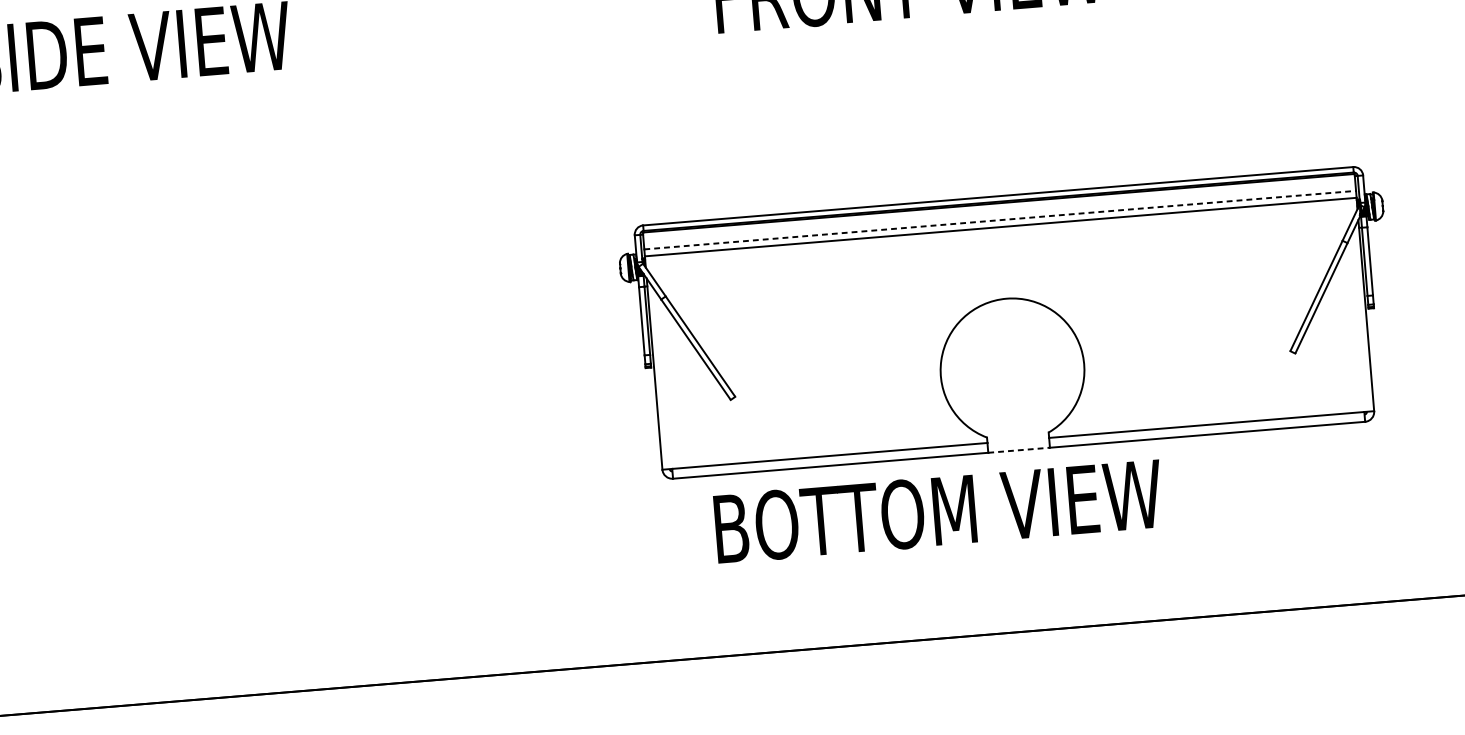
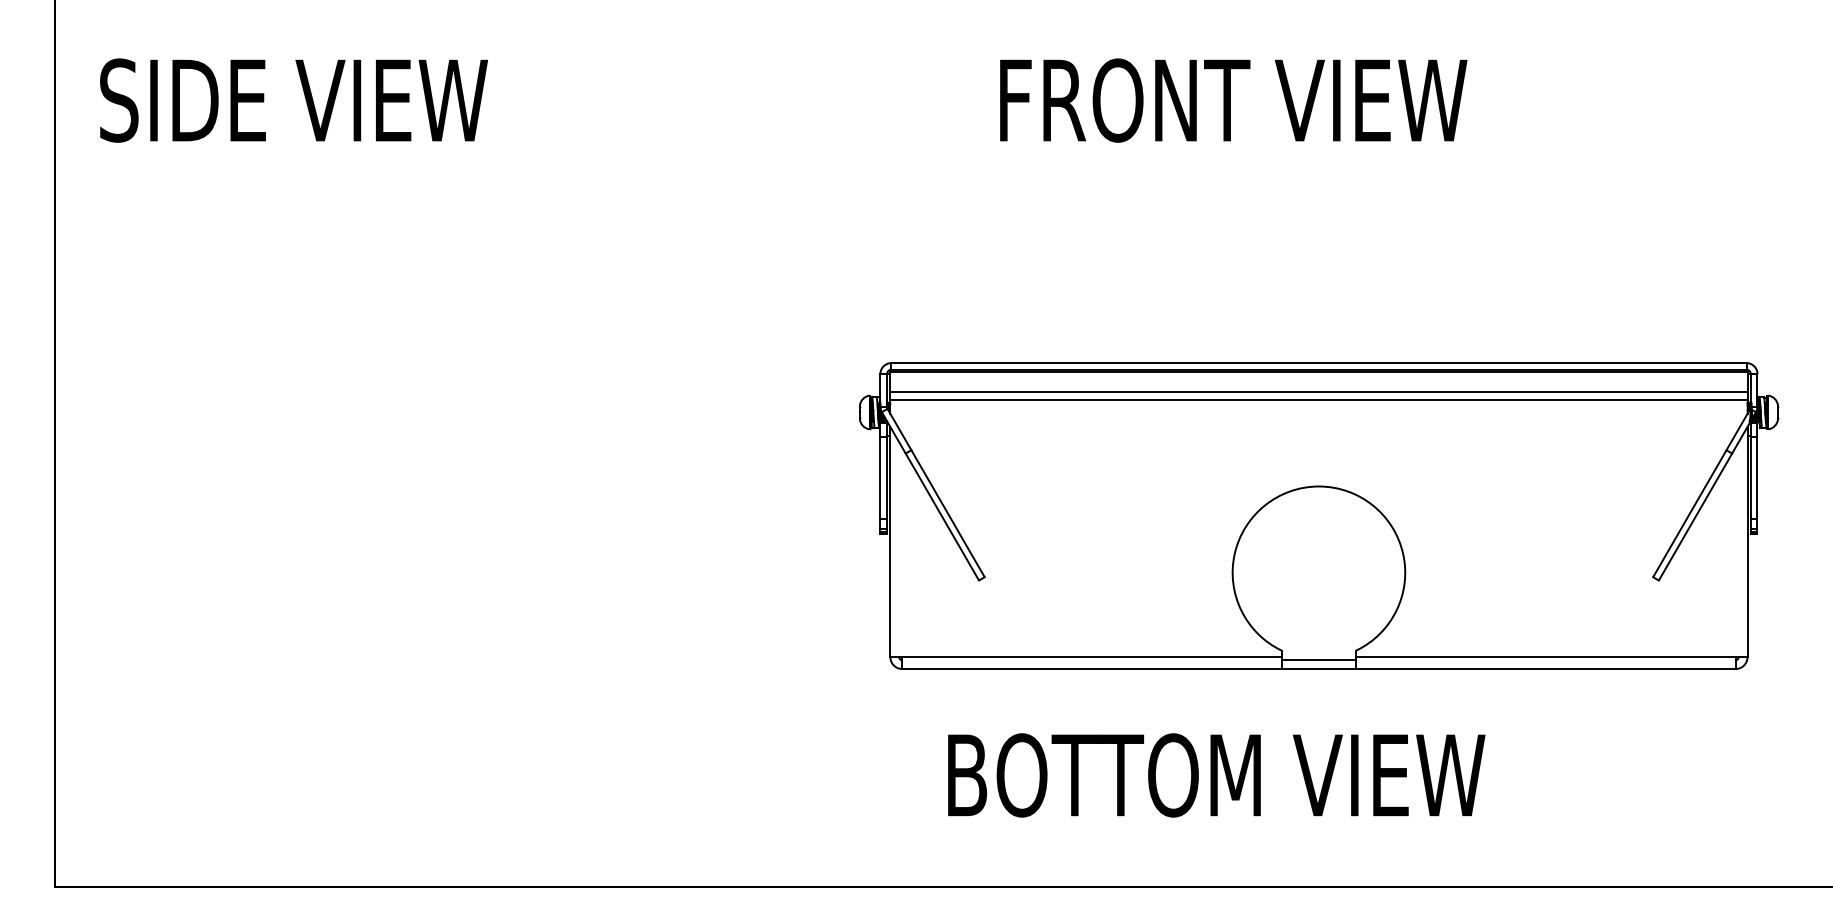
line: (999, 219) -> (1318, 391), dashed -> solid
line: (1018, 443) -> (1318, 660), added
line: (1019, 450) -> (1319, 669), dashed -> solid
text: (938, 511) -> (1216, 775), moved

